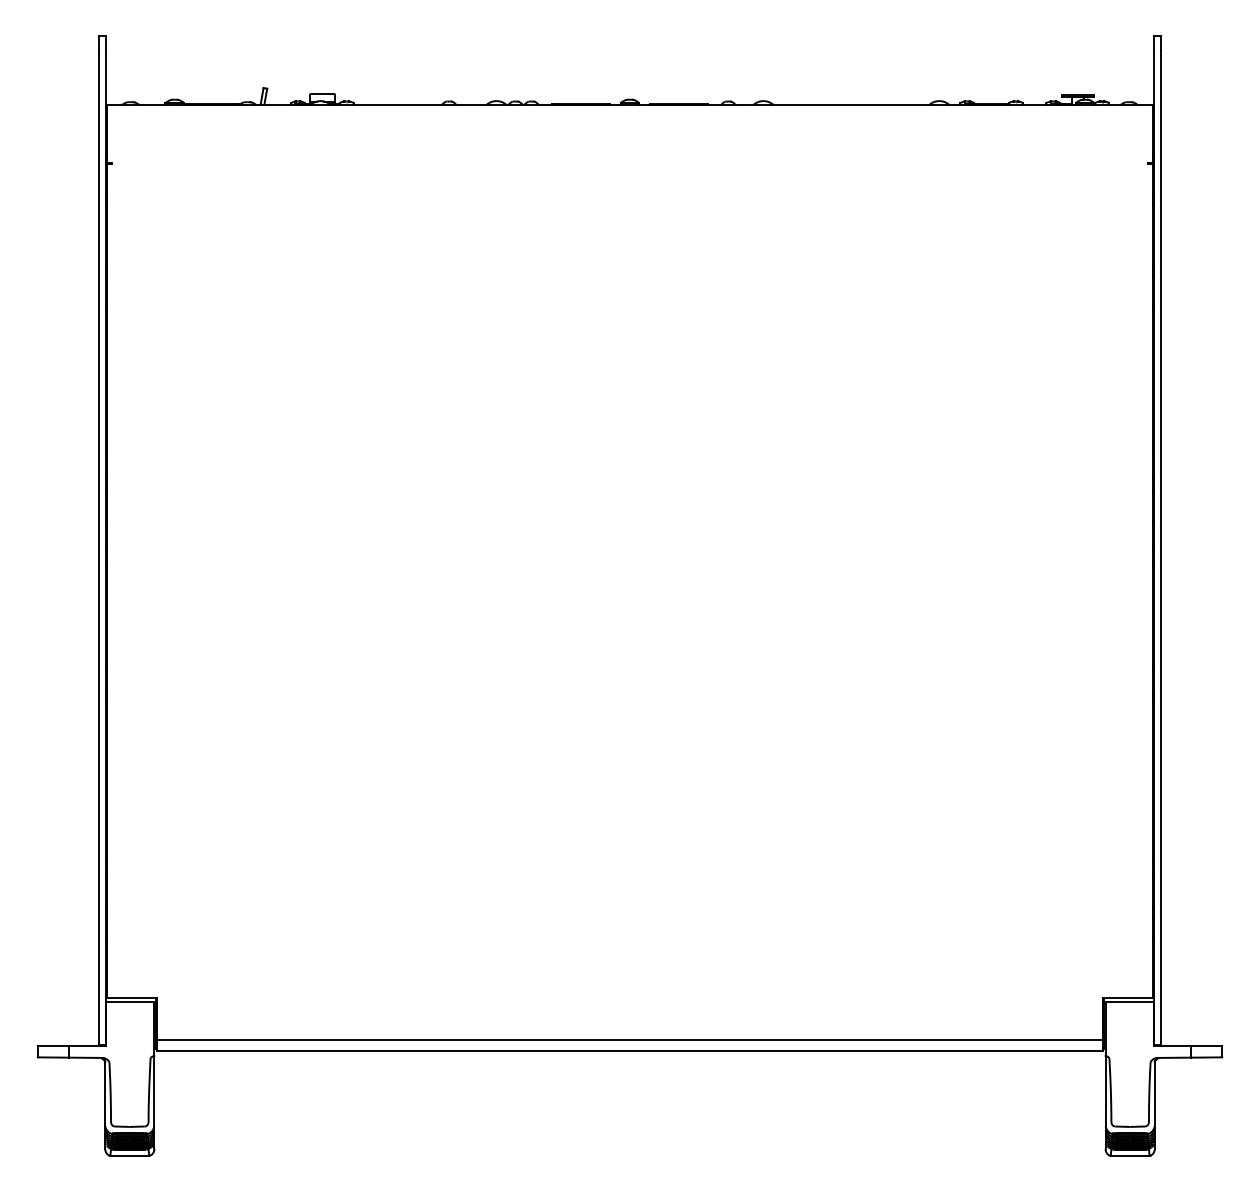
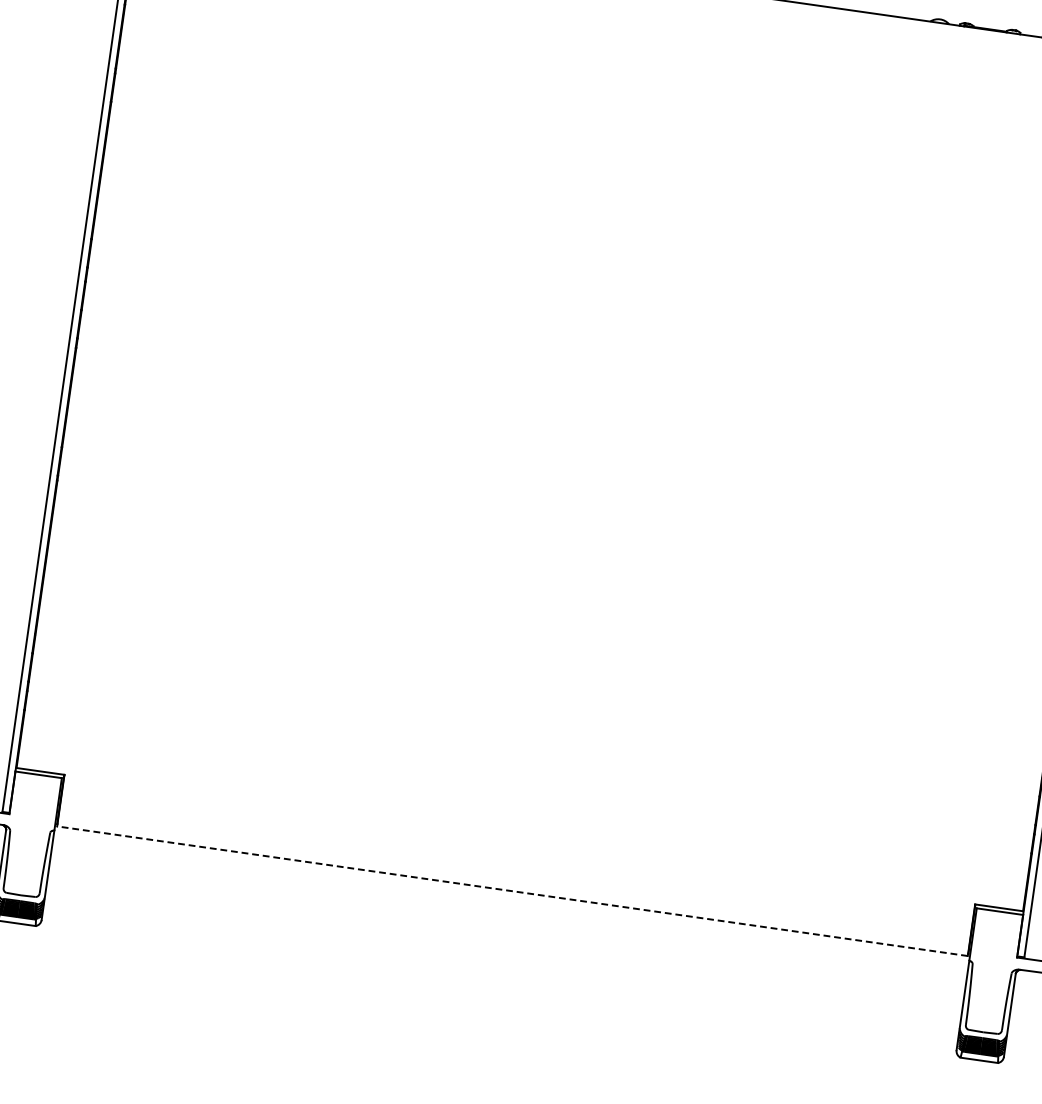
line: (629, 1039) -> (513, 879), removed
line: (629, 1051) -> (512, 891), solid -> dashed

